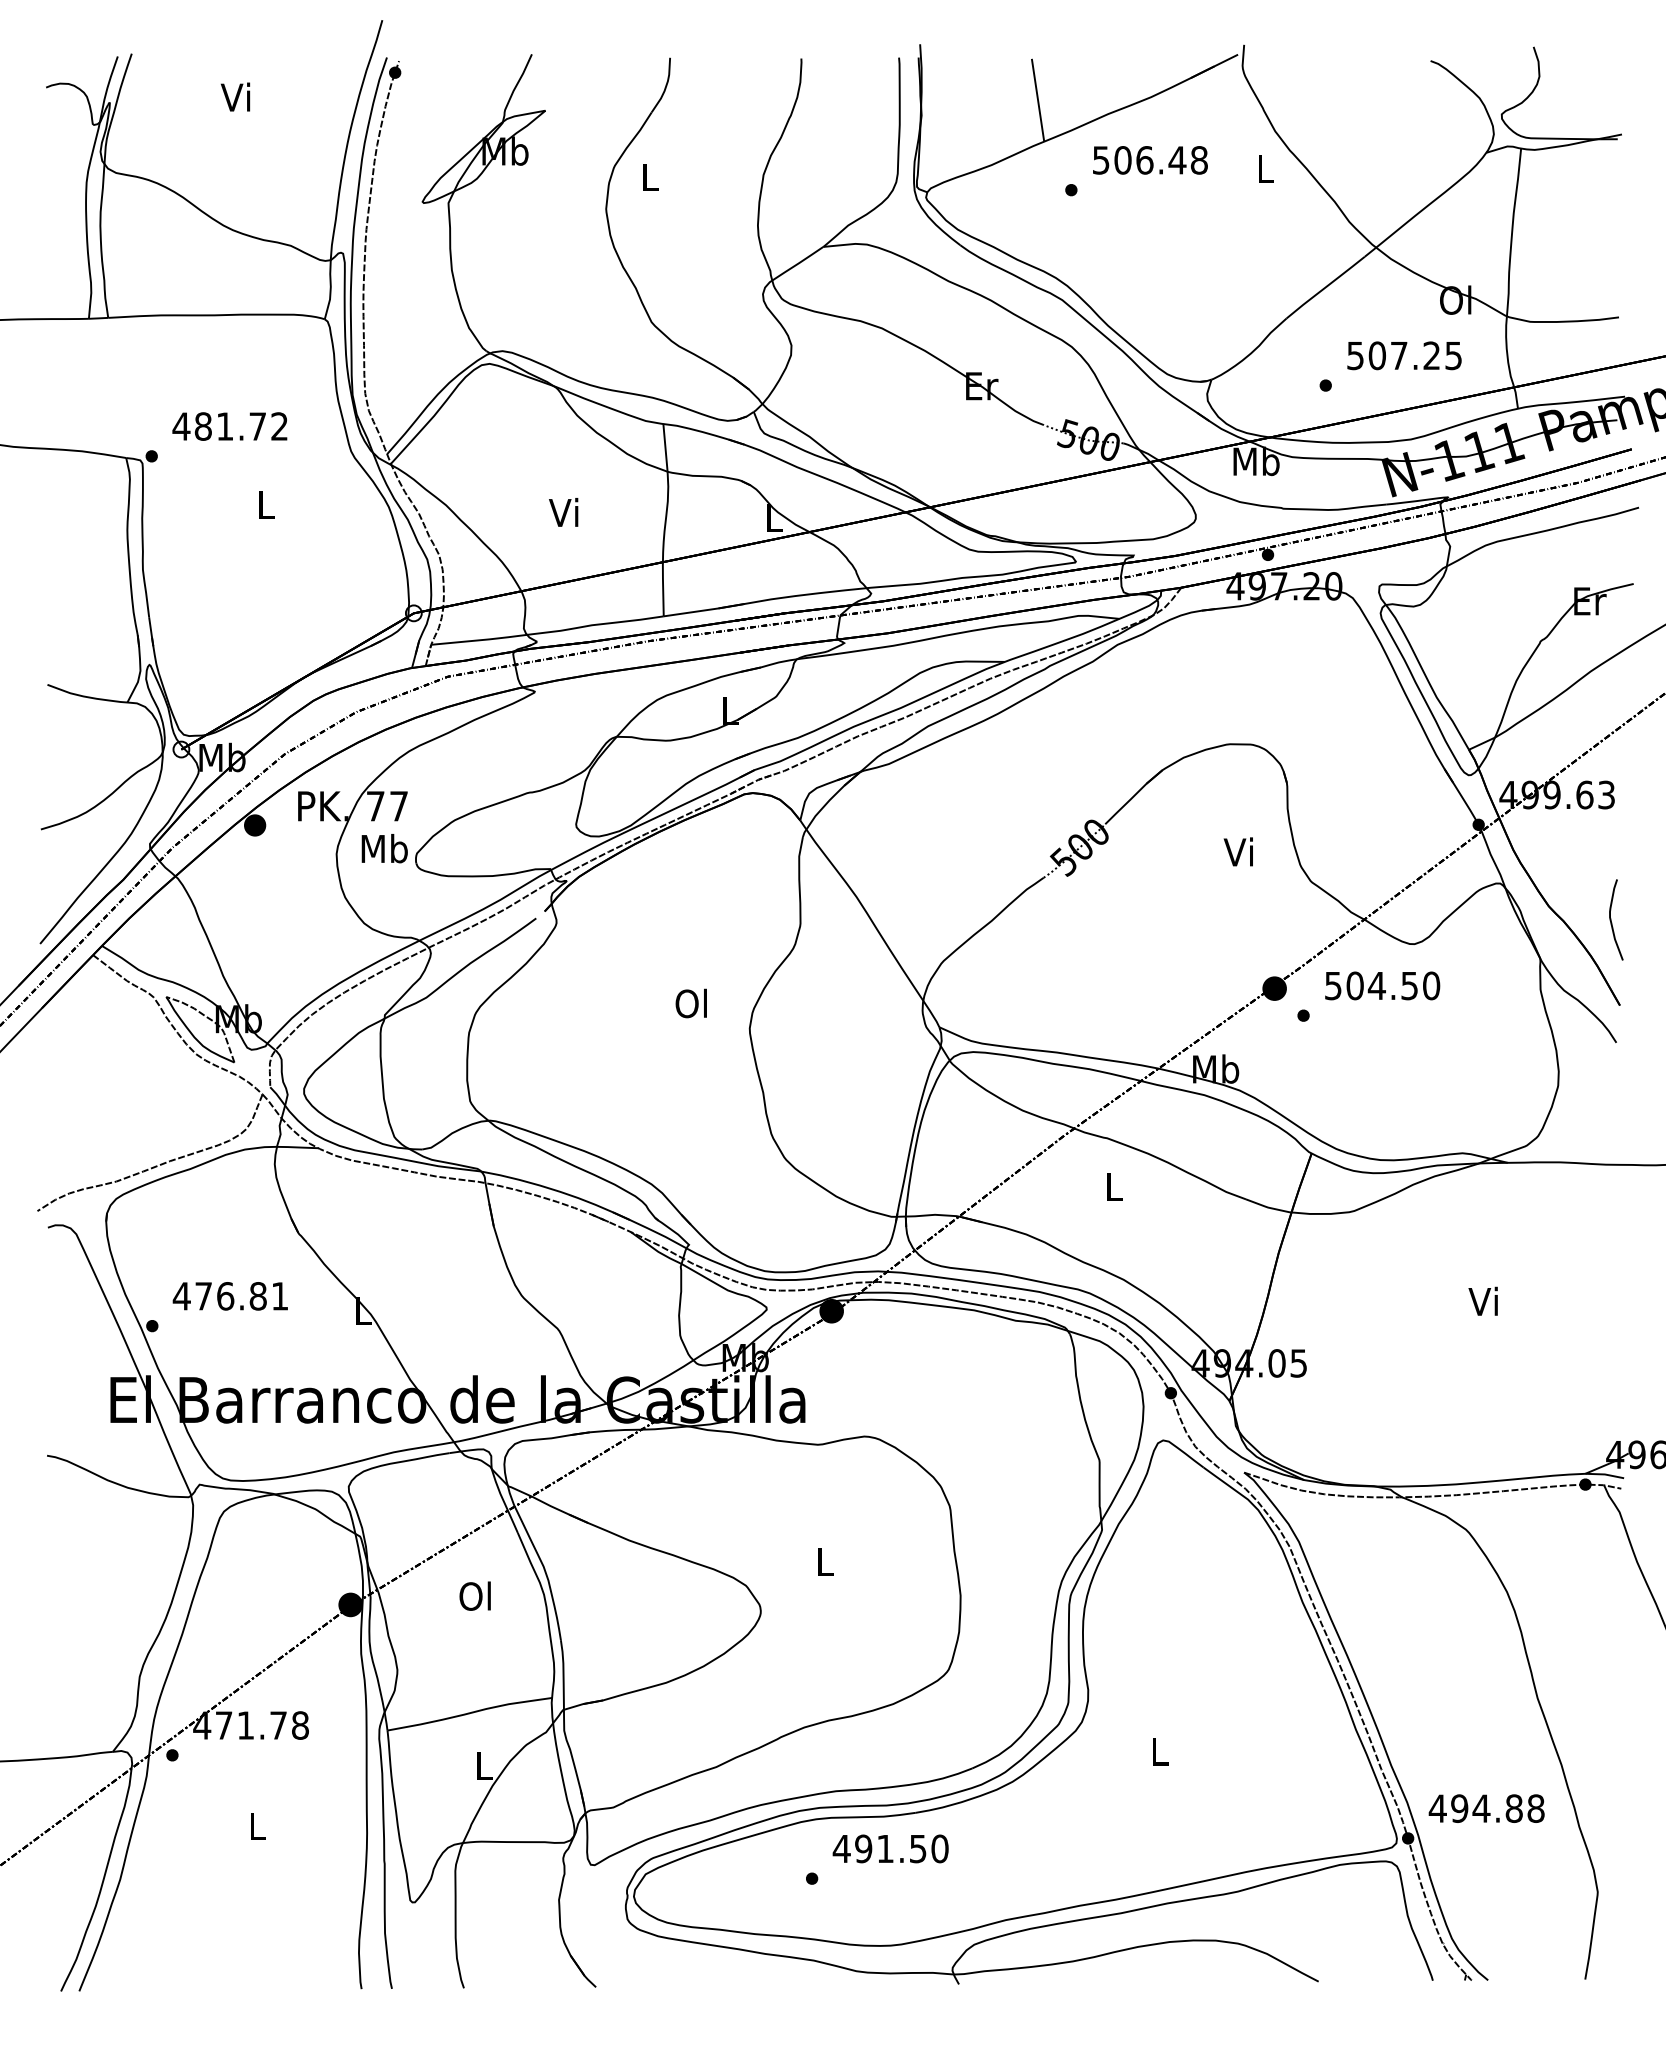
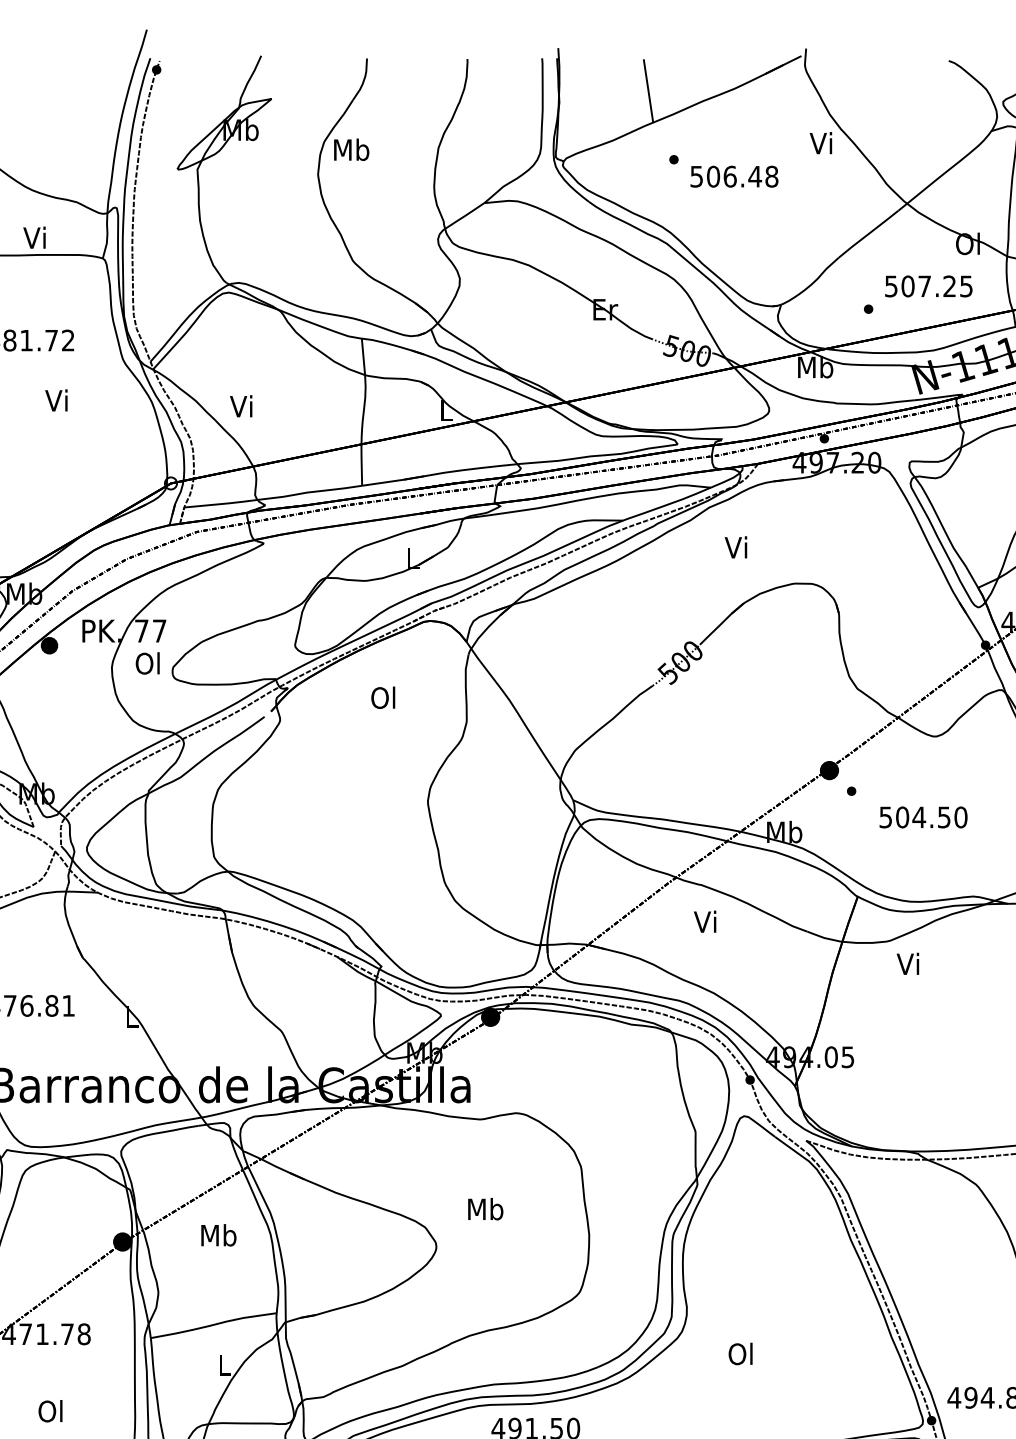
text: (235, 96) -> (34, 237), moved
text: (1150, 160) -> (734, 176), moved
text: (1263, 168) -> (820, 143), L -> Vi
text: (650, 176) -> (352, 149), L -> Mb
text: (263, 504) -> (55, 400), L -> Vi
text: (563, 512) -> (241, 406), moved
text: (384, 848) -> (148, 663), Mb -> Ol
text: (1237, 851) -> (735, 547), moved
text: (1382, 985) -> (923, 817), moved
text: (690, 1003) -> (382, 697), moved
text: (1111, 1185) -> (704, 921), L -> Vi
text: (1482, 1300) -> (907, 963), moved
text: (825, 1561) -> (485, 1208), L -> Mb
text: (476, 1595) -> (218, 1234), Ol -> Mb
text: (1158, 1750) -> (740, 1353), L -> Ol
text: (255, 1825) -> (49, 1410), L -> Ol

